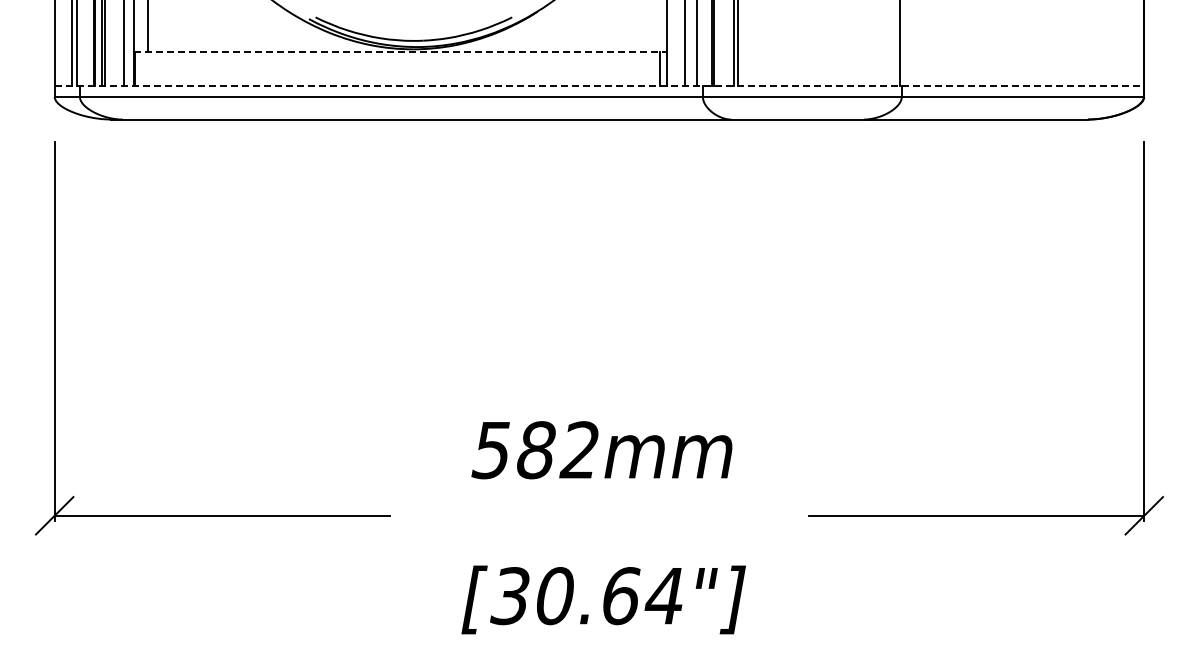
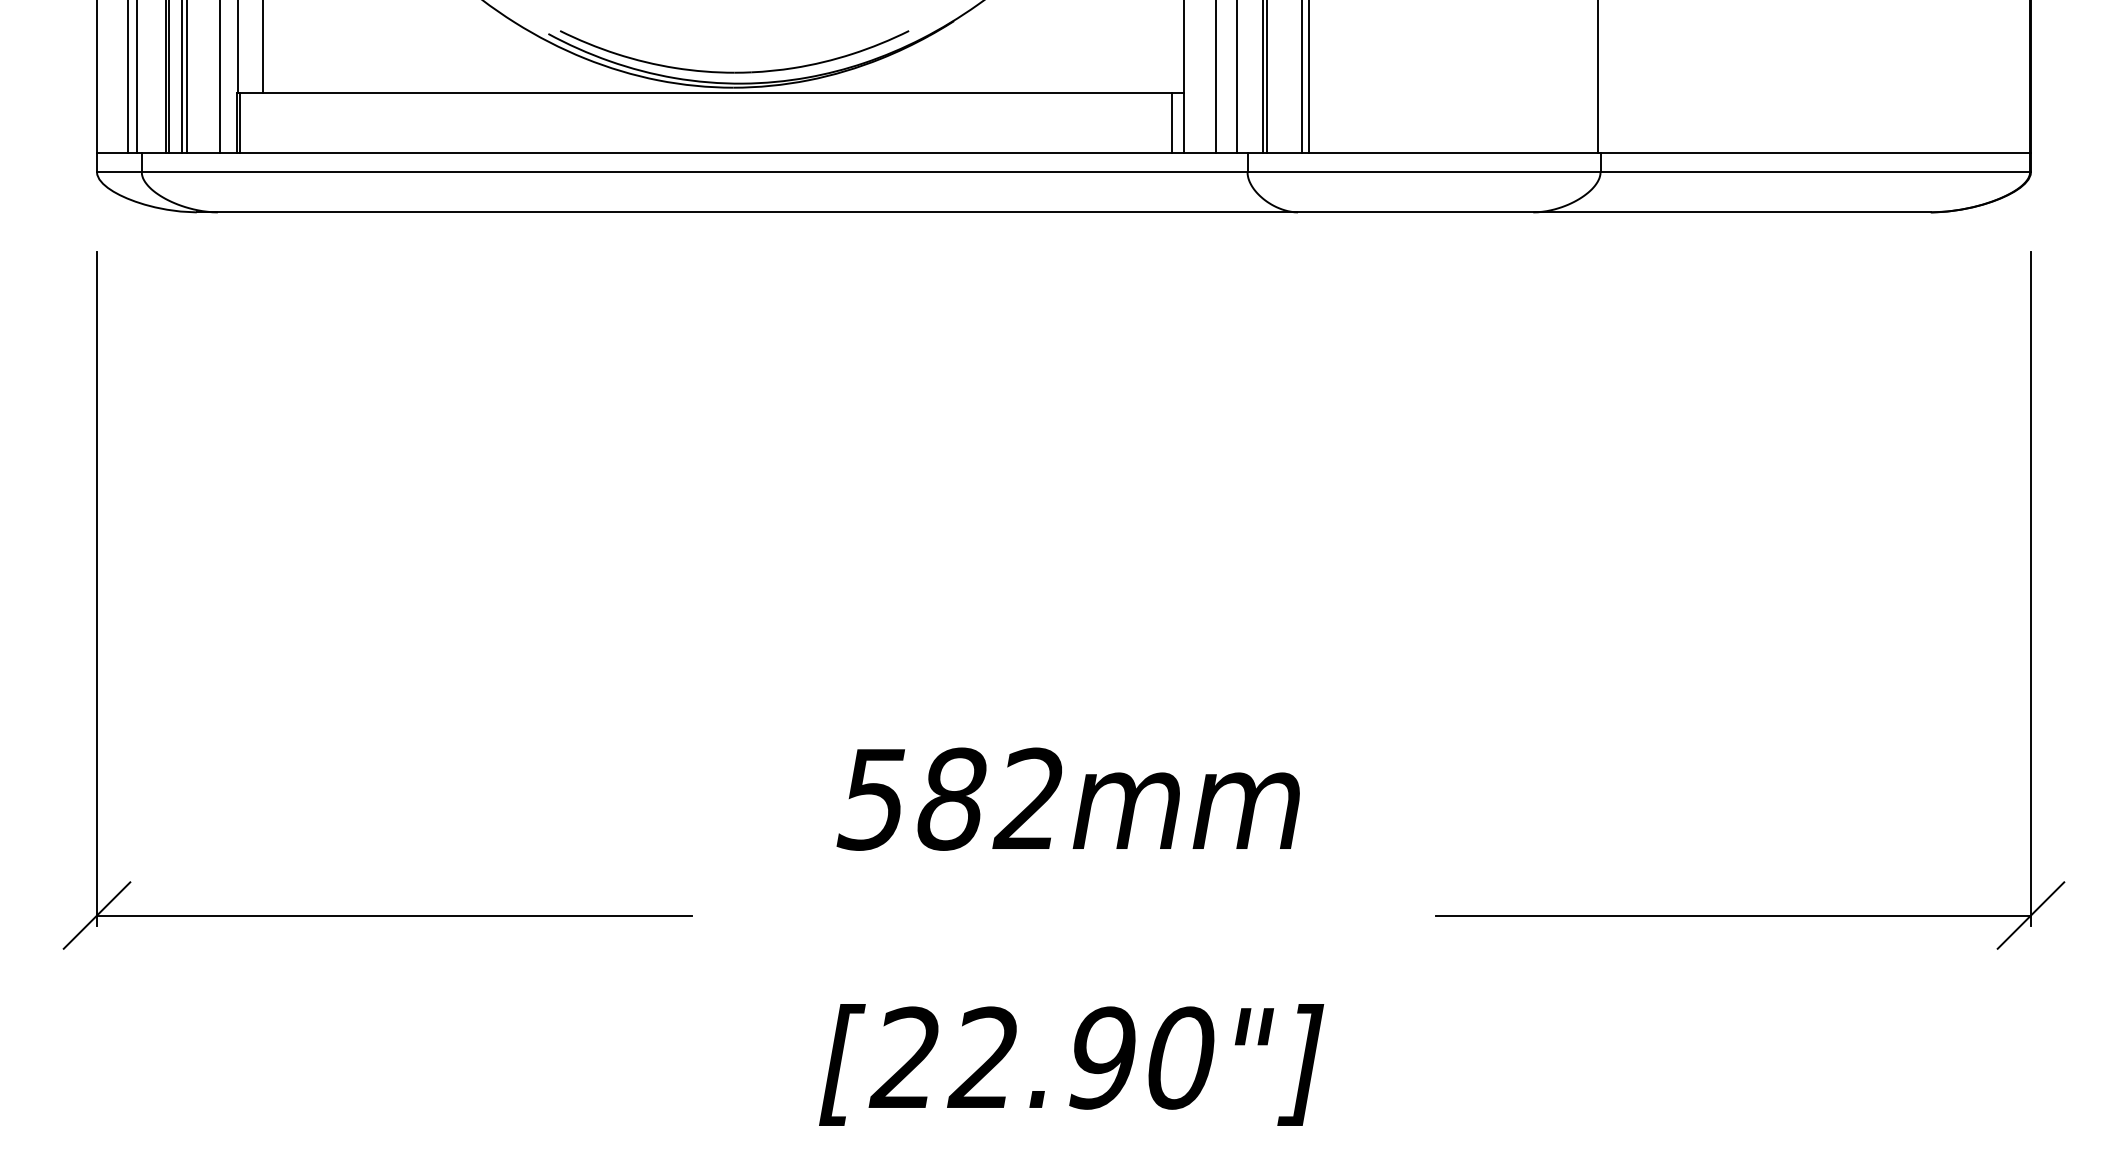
line: (400, 52) -> (710, 93), dashed -> solid
line: (599, 85) -> (1064, 151), dashed -> solid
text: (586, 596) -> (1040, 1058), [30.64"] -> [22.90"]

